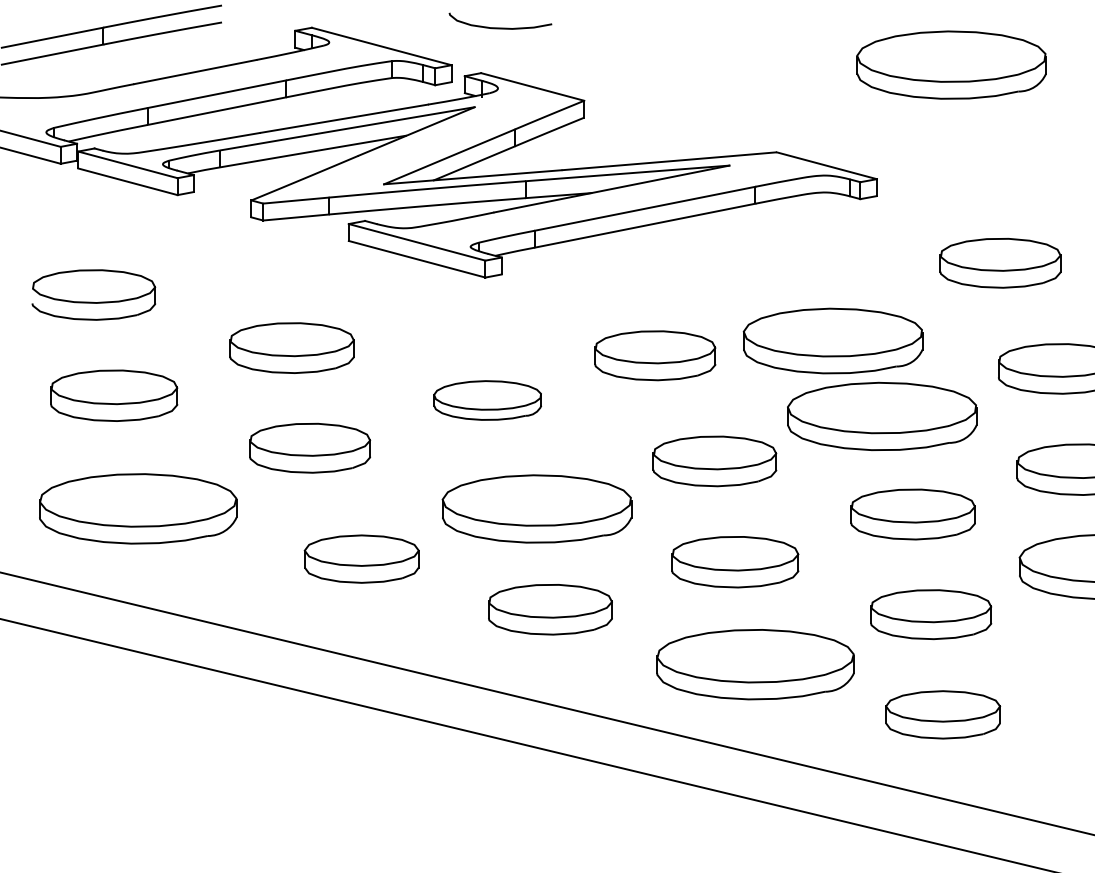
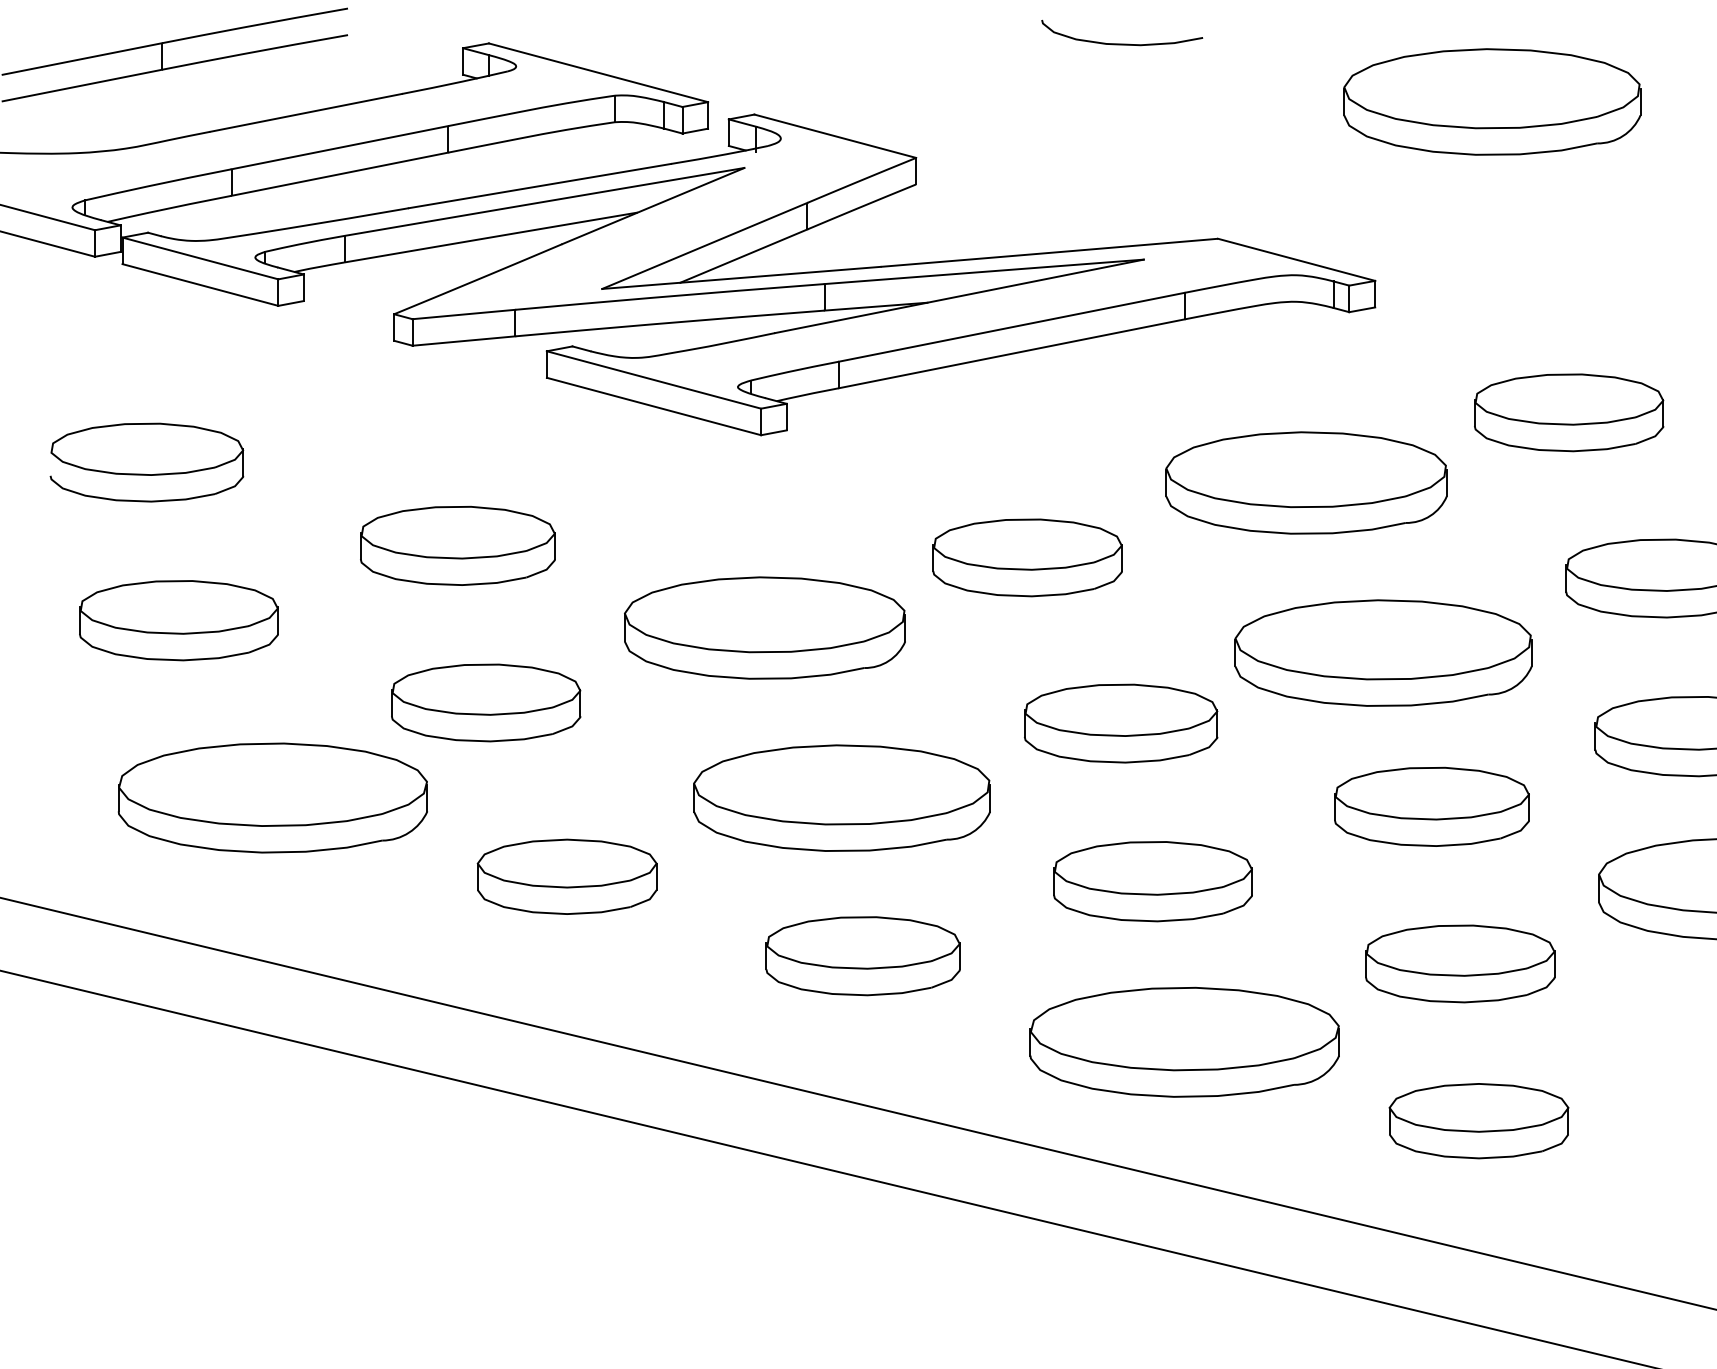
curve: (500, 27) -> (1122, 42), moved
part: (832, 340) -> (1305, 482), moved
part: (487, 400) -> (764, 628), size x1.67
part: (138, 508) -> (273, 797), moved

